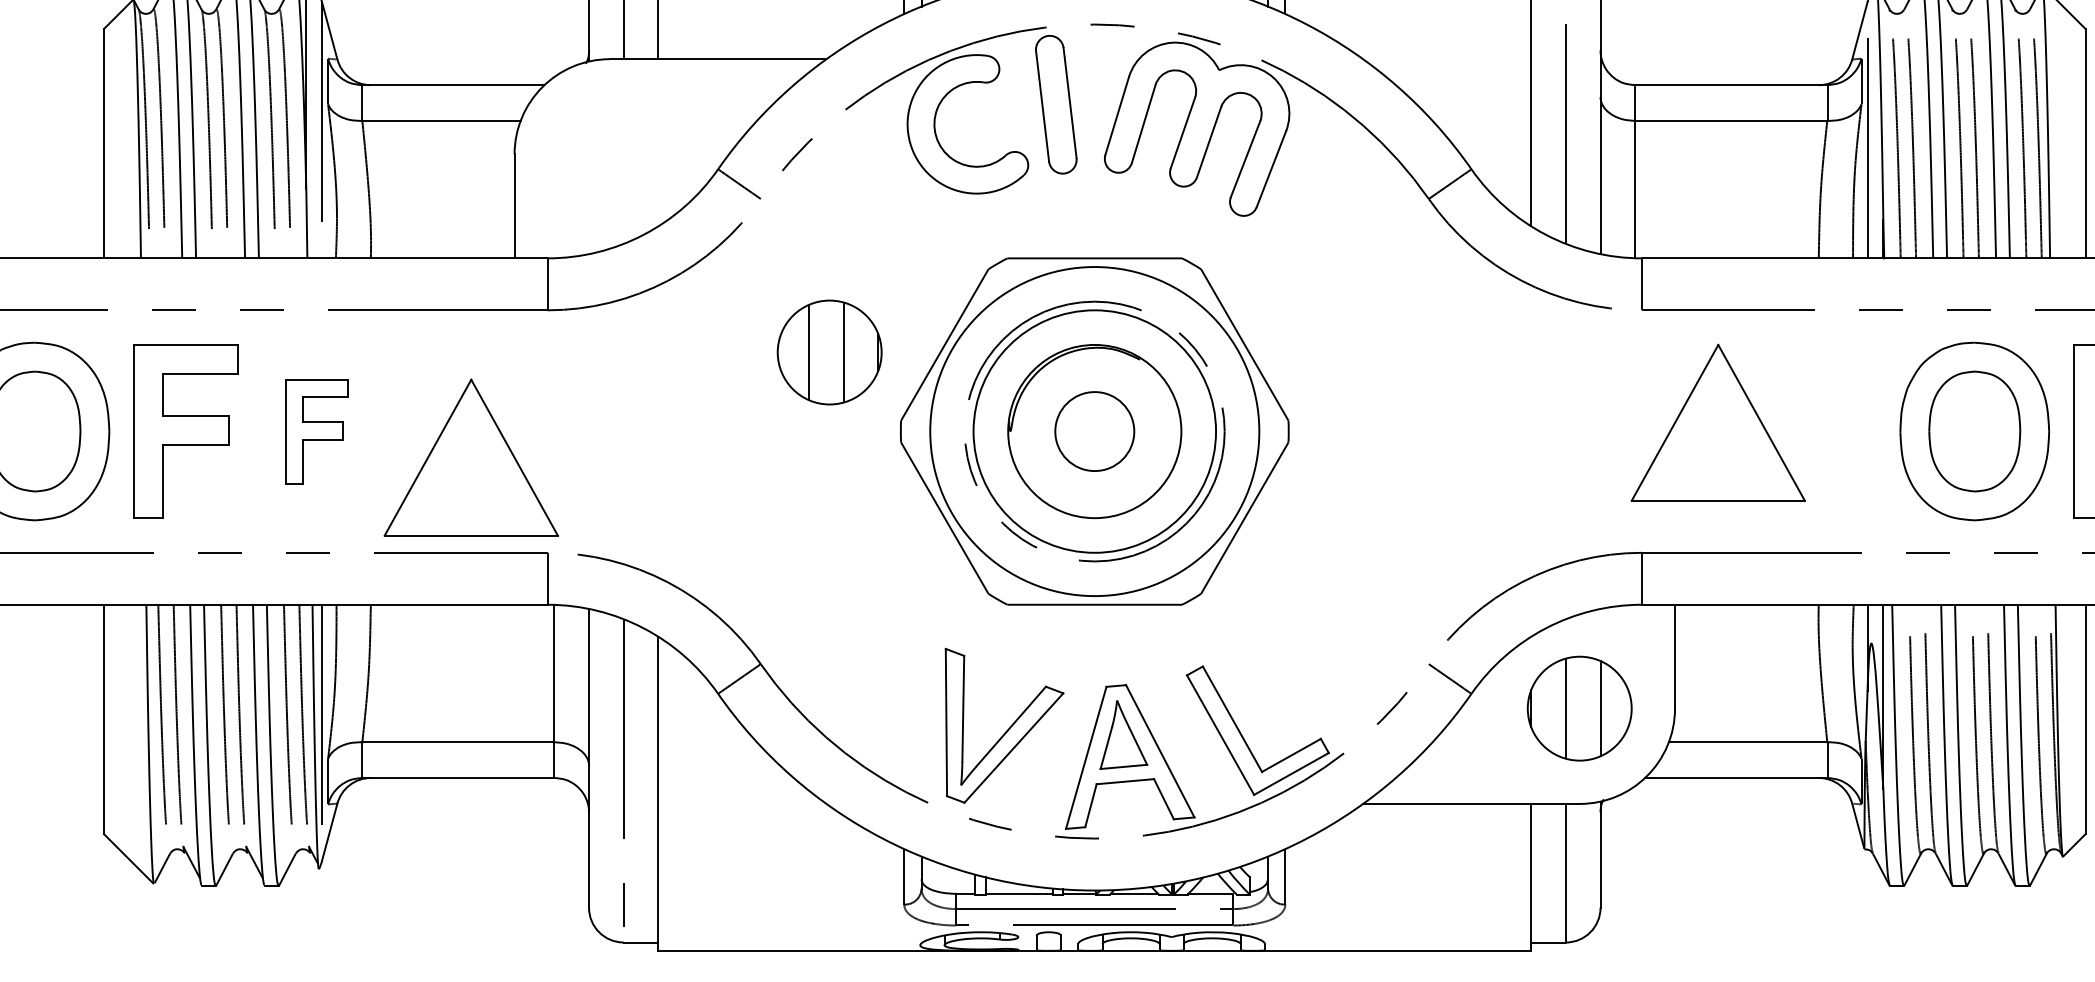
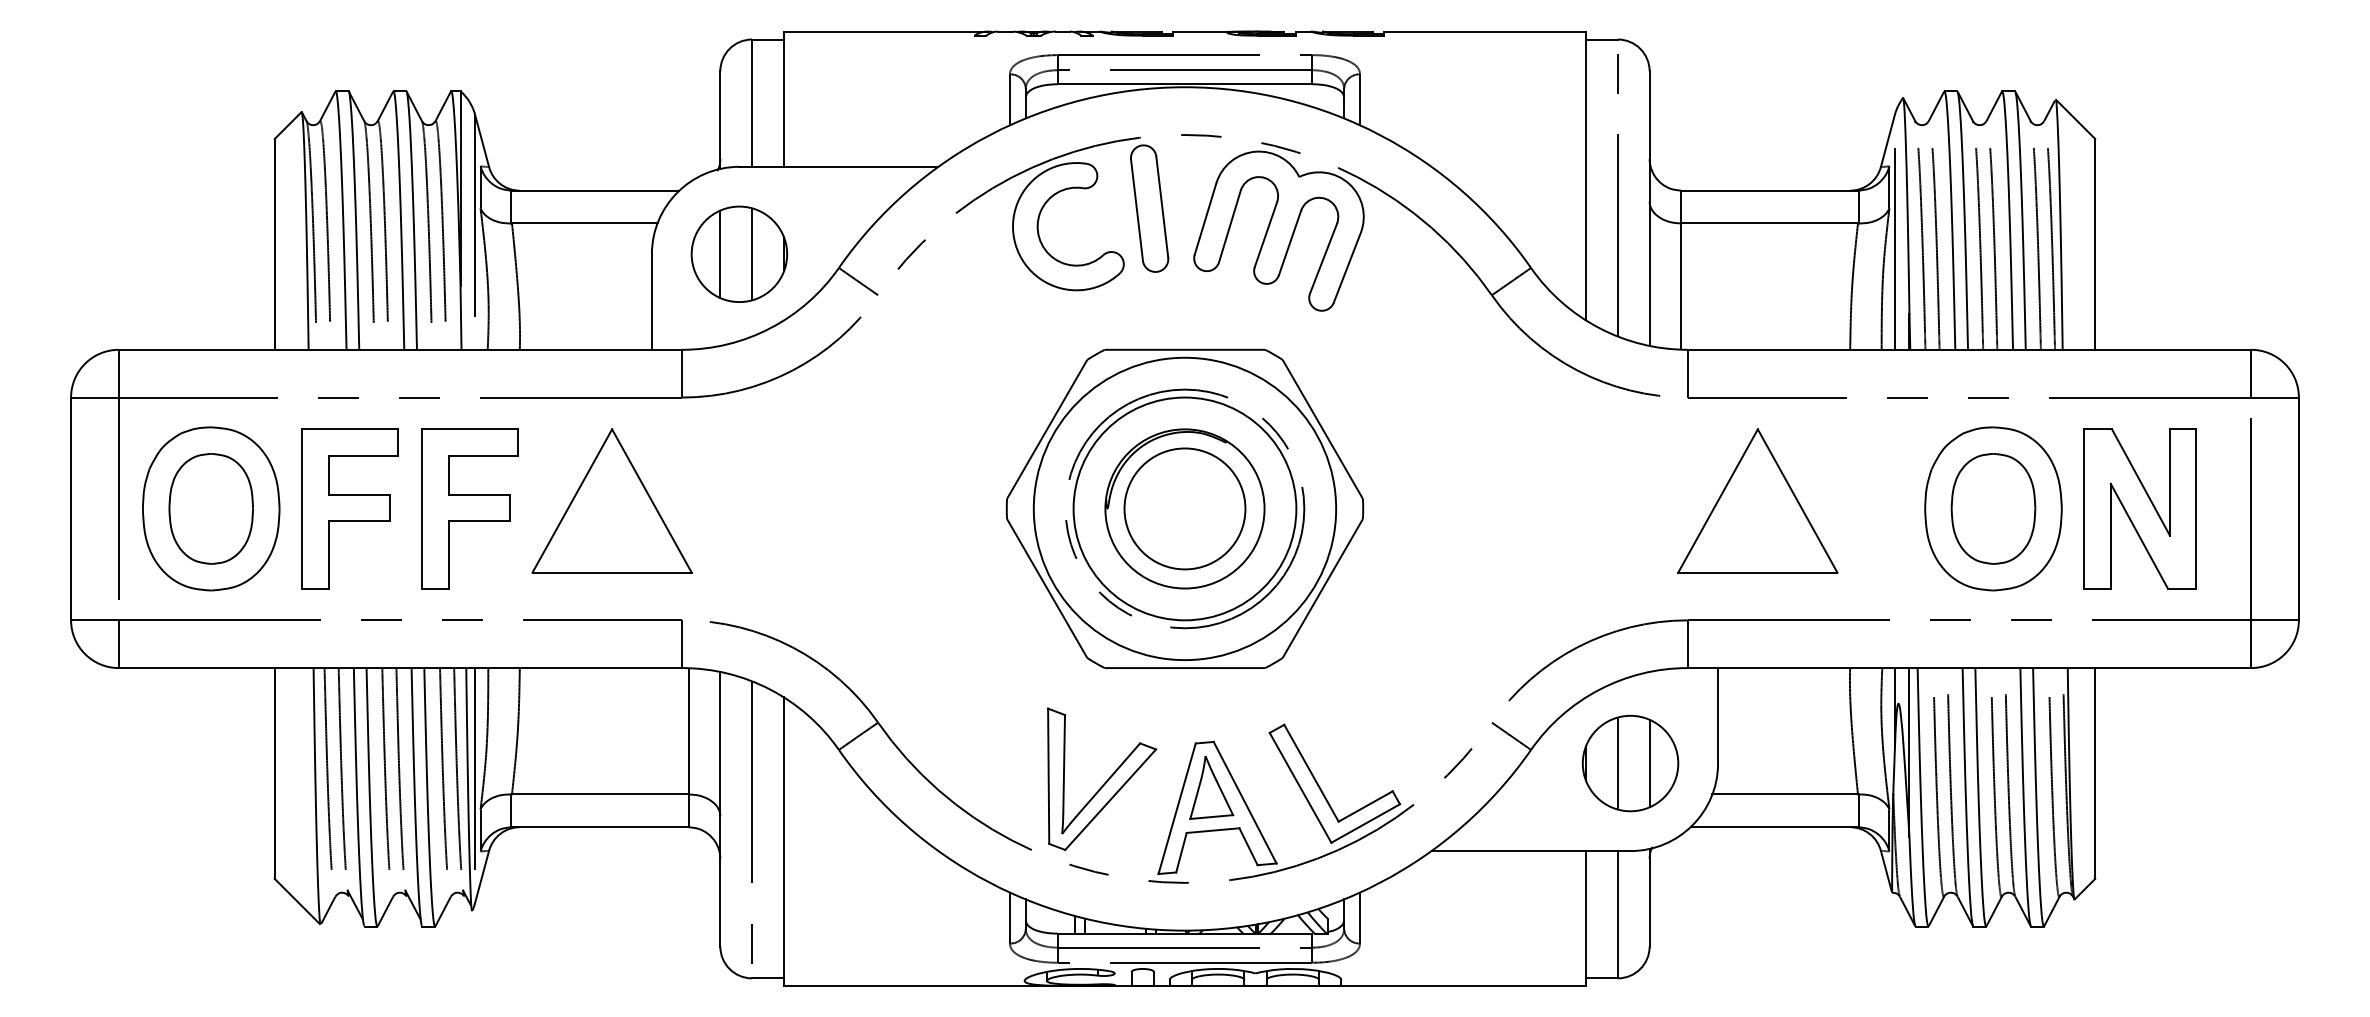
part: (829, 351) -> (739, 253), moved
part: (316, 431) -> (469, 508), size x1.67
circle: (1094, 431) -> (1184, 508), size x1.67
part: (470, 457) -> (611, 500), moved

